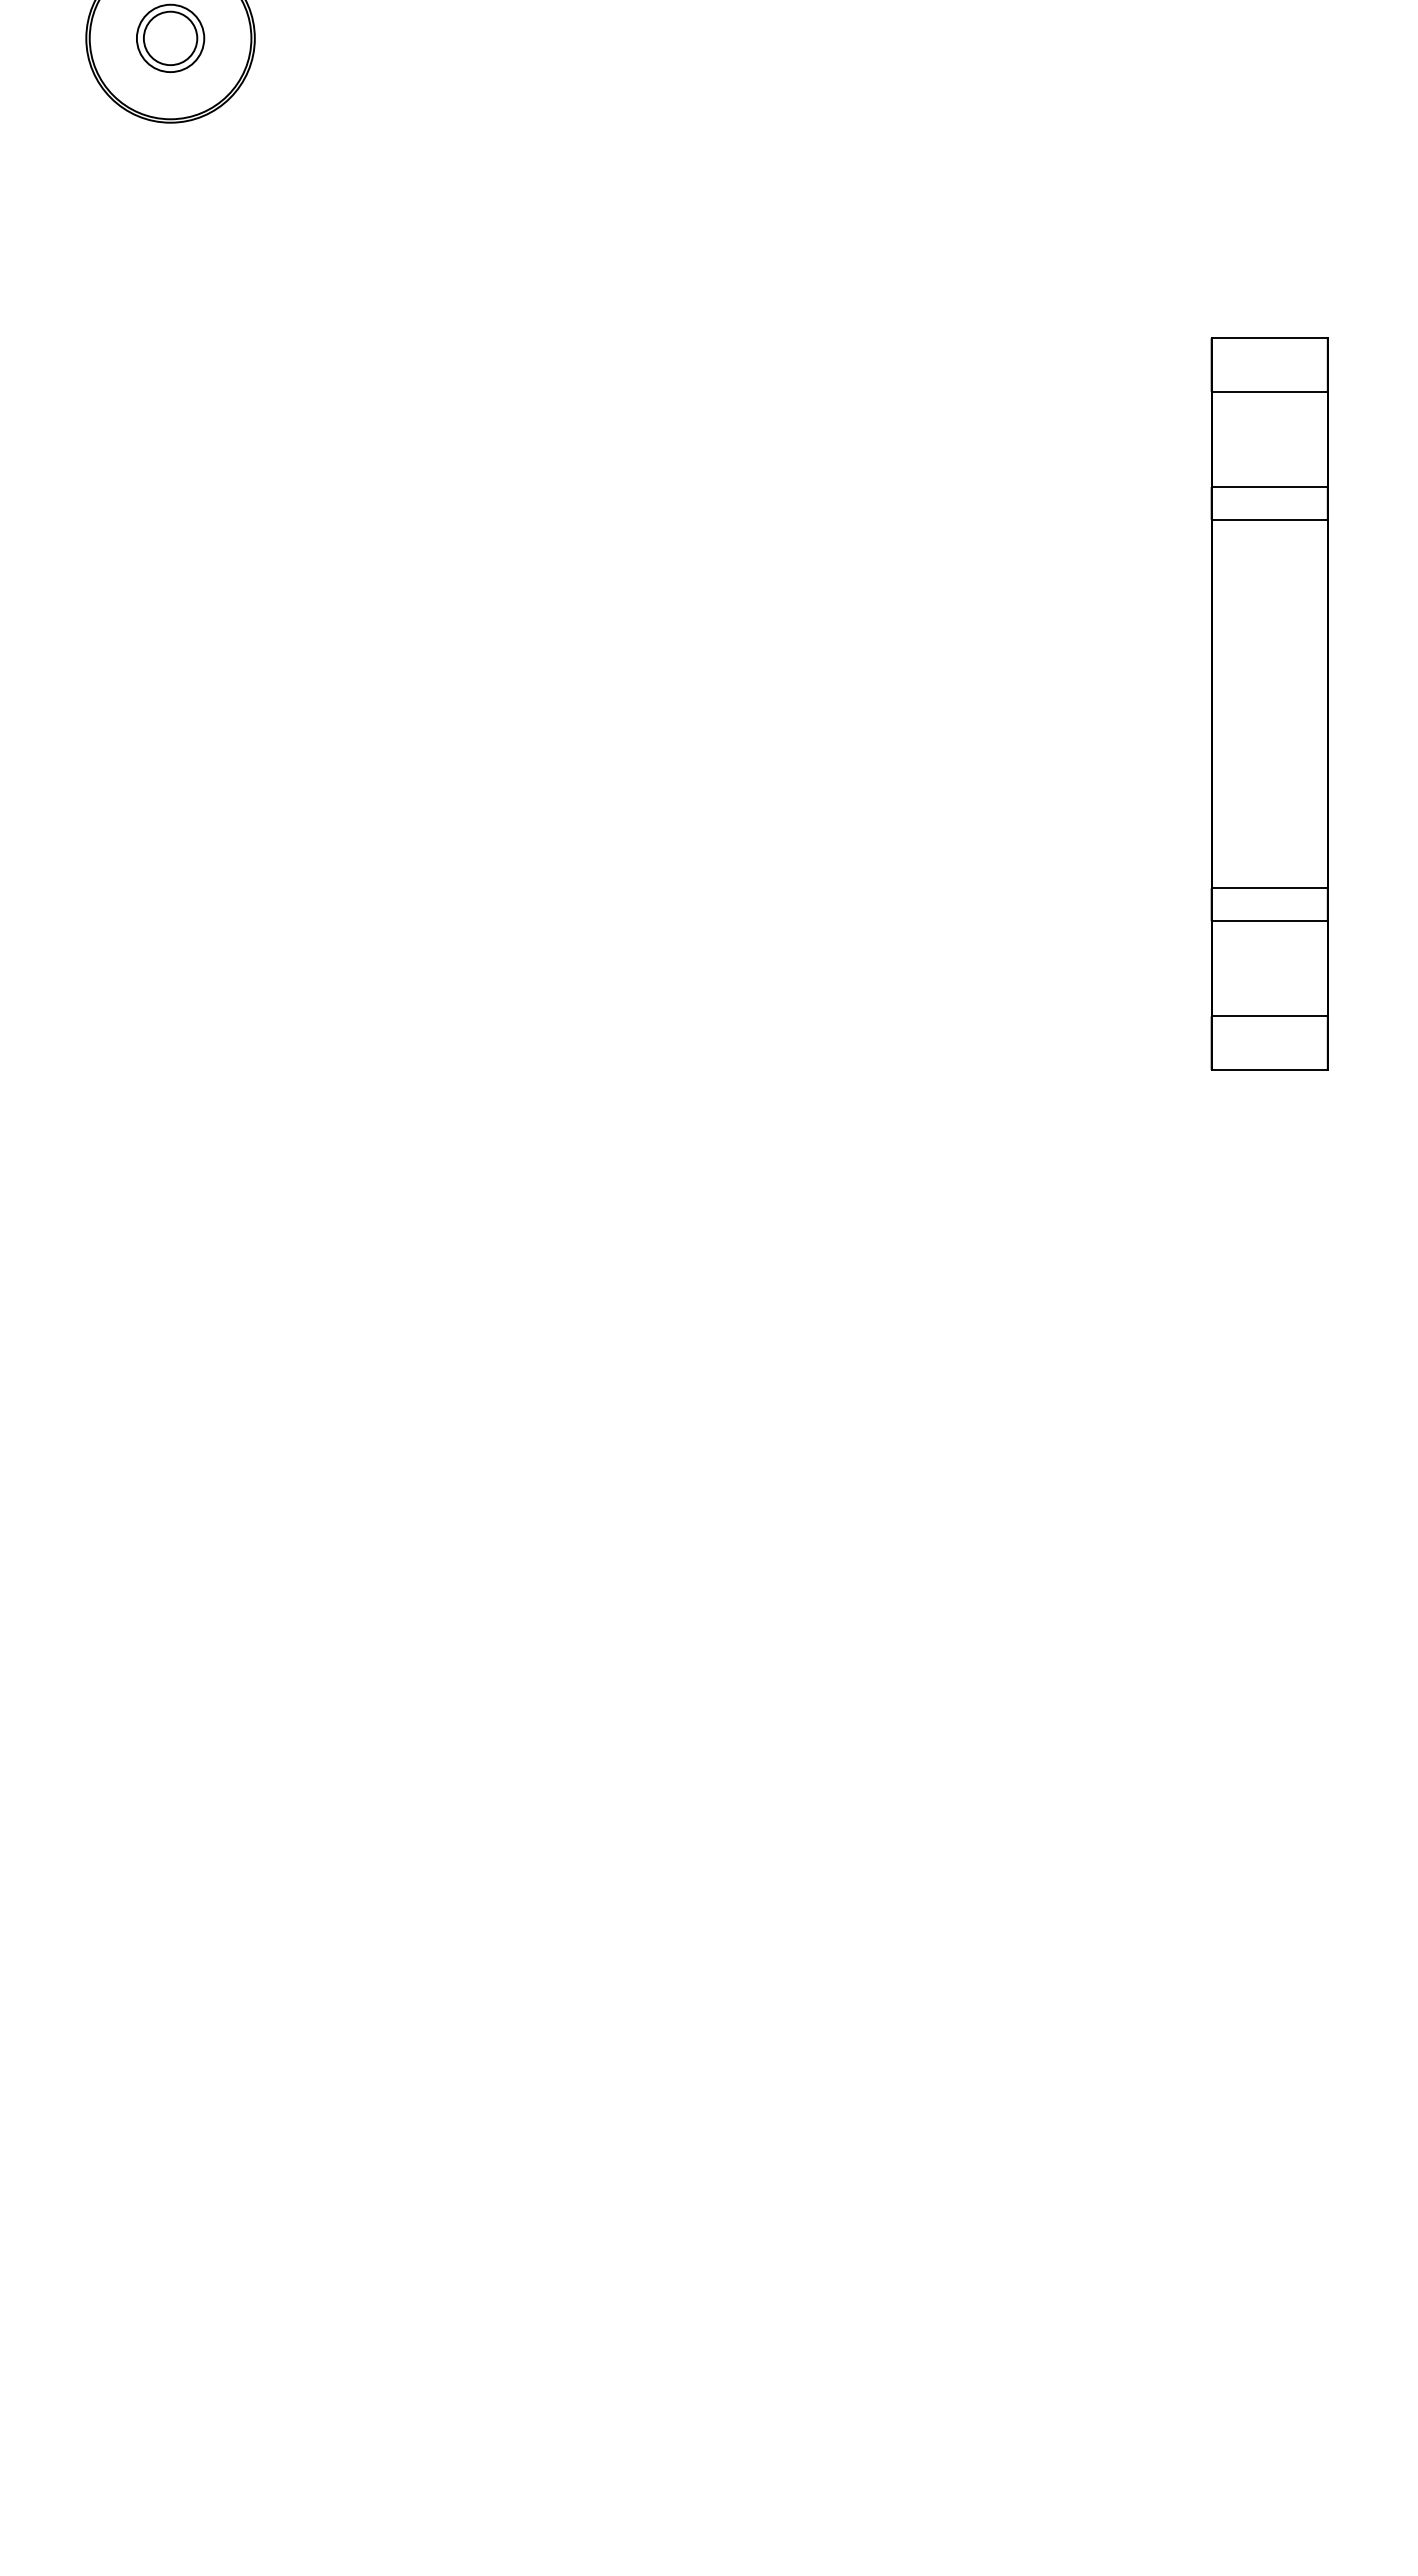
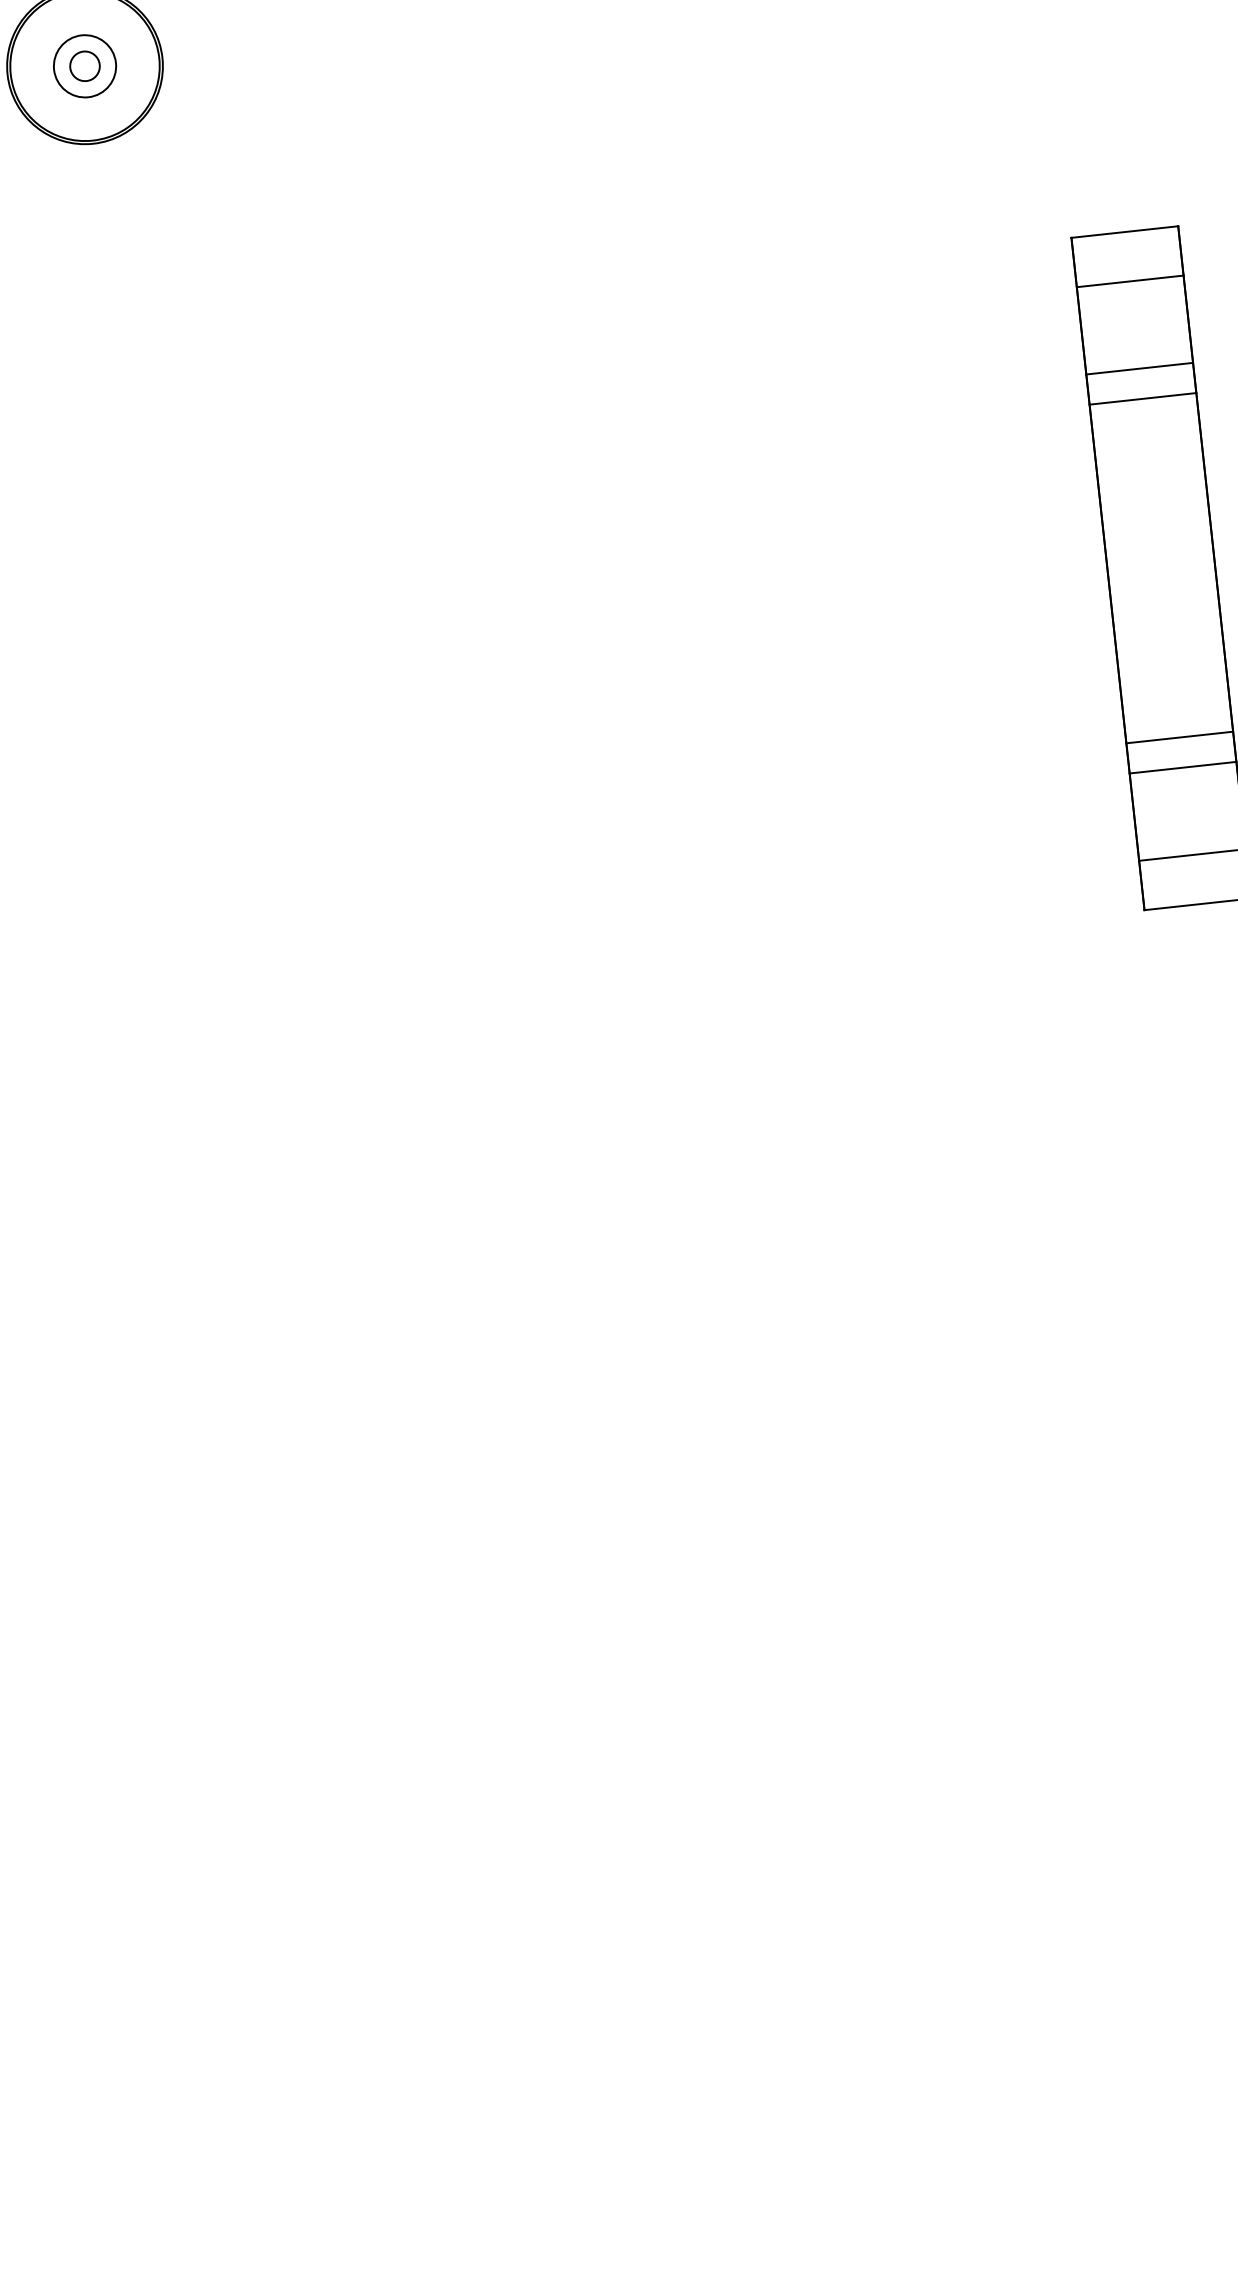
circle: (170, 38) -> (84, 66), size x0.6

